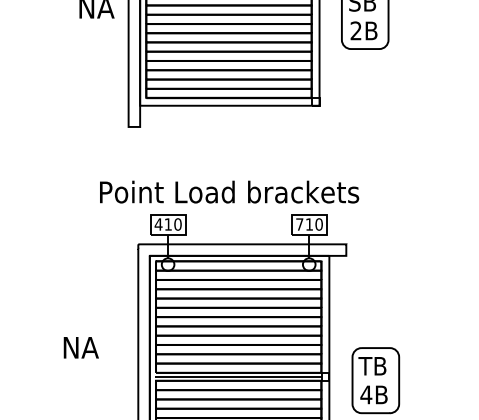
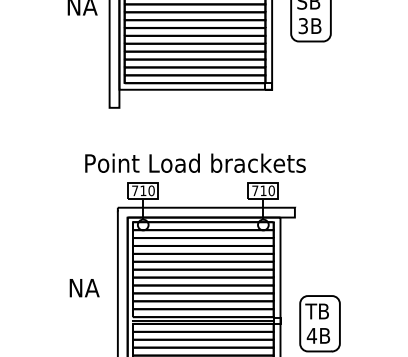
text: (355, 30) -> (302, 25), 2B -> 3B
text: (158, 224) -> (135, 190), 410 -> 710
text: (80, 347) -> (83, 287), moved

